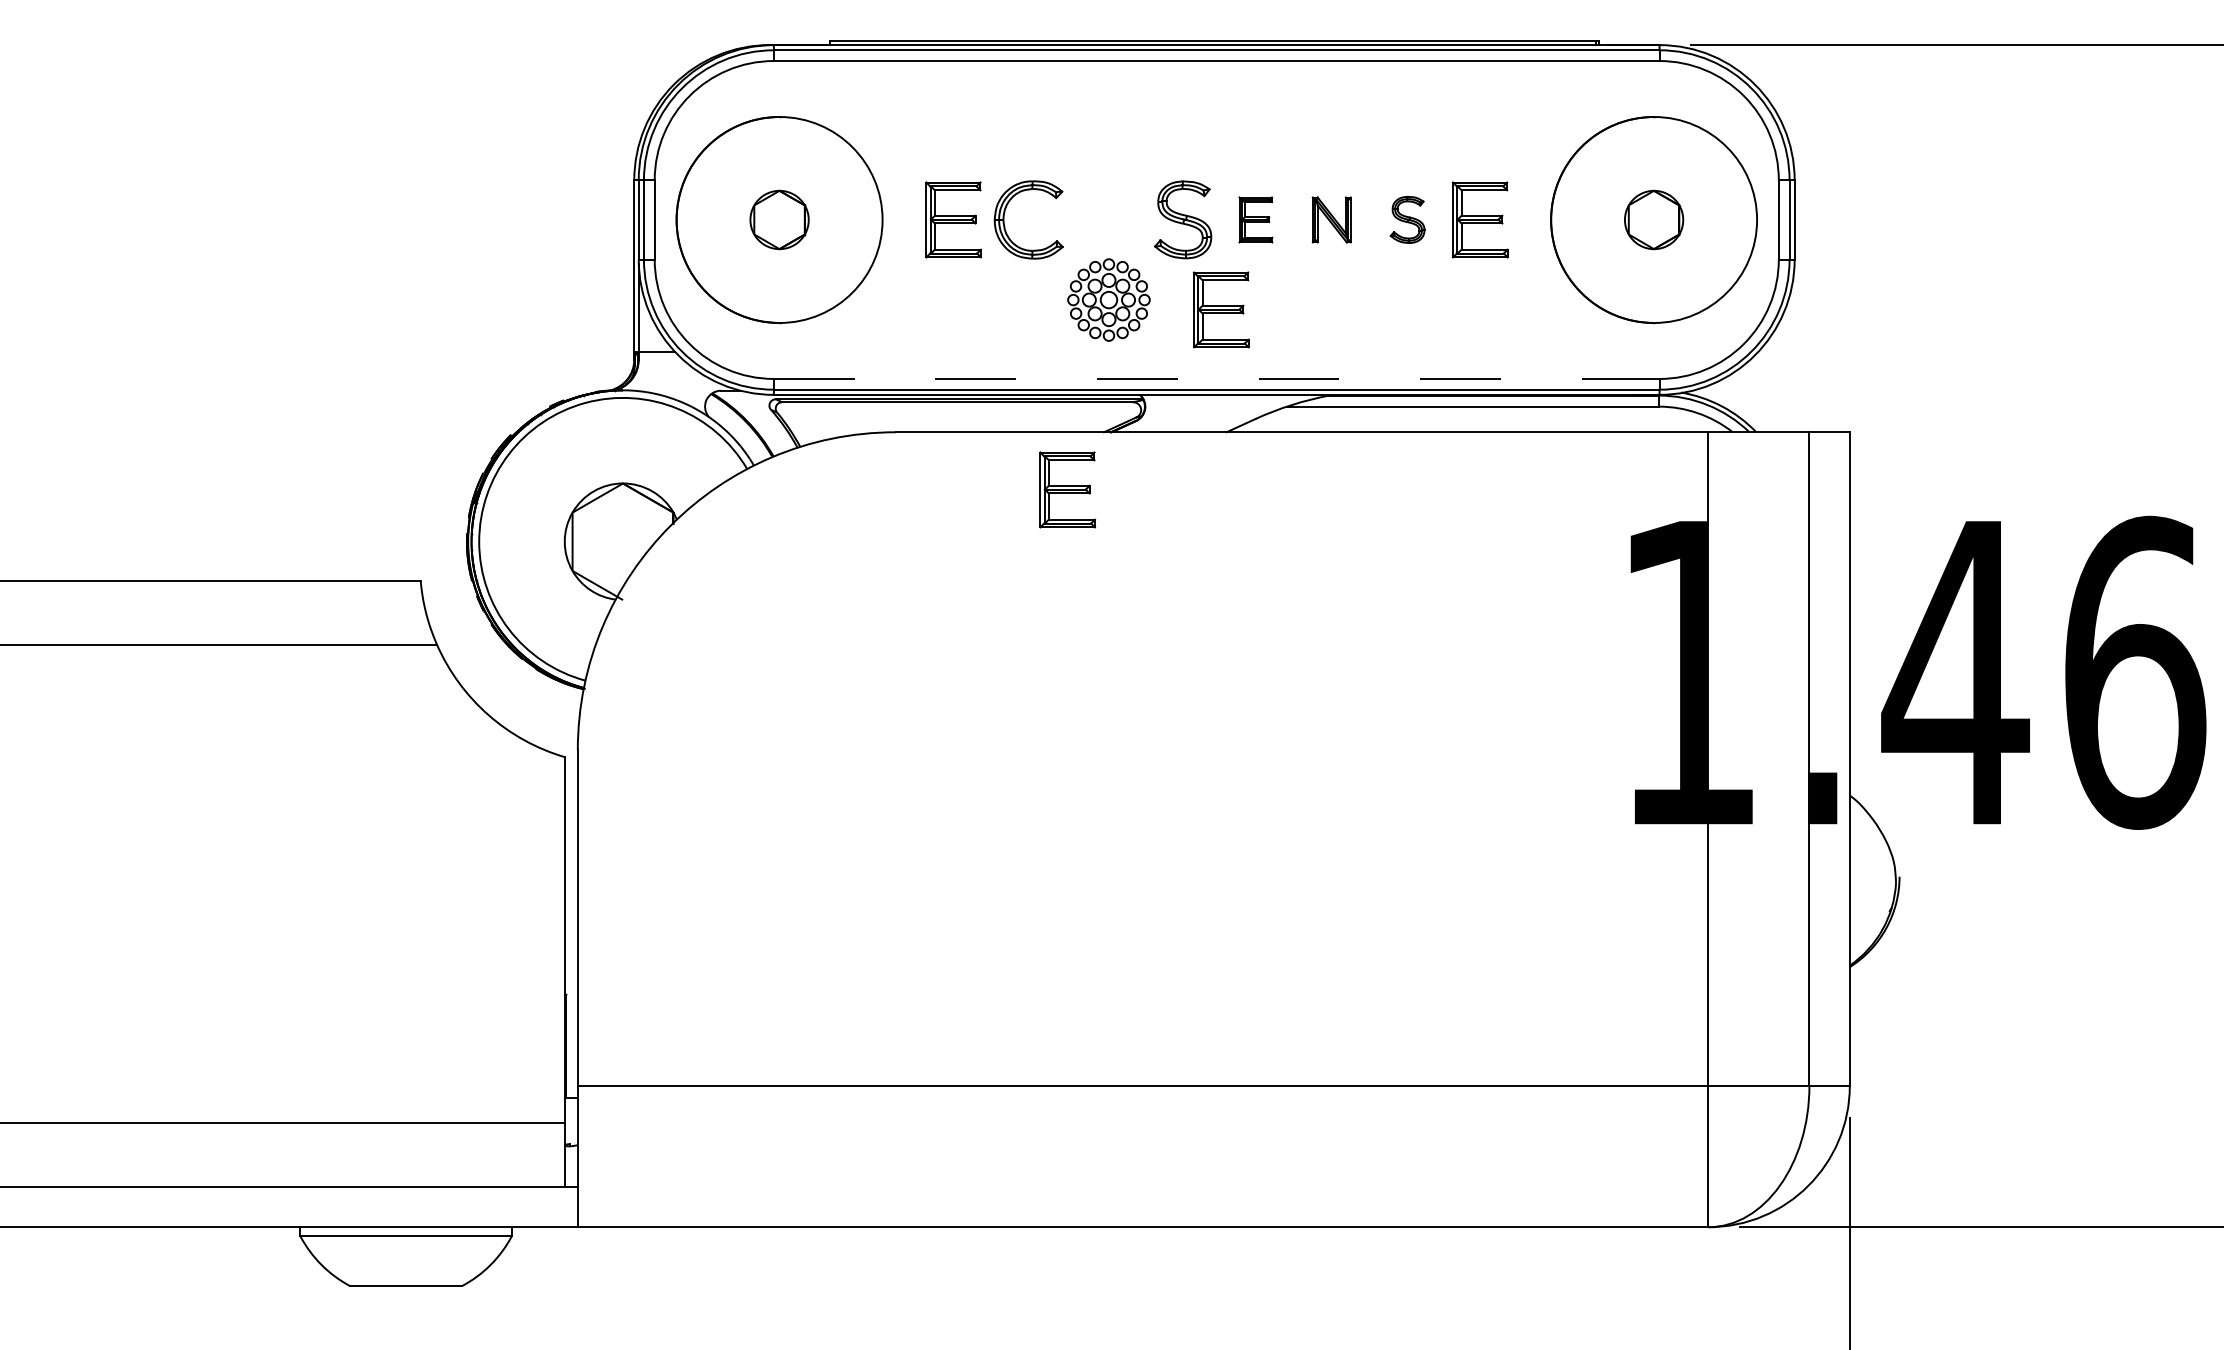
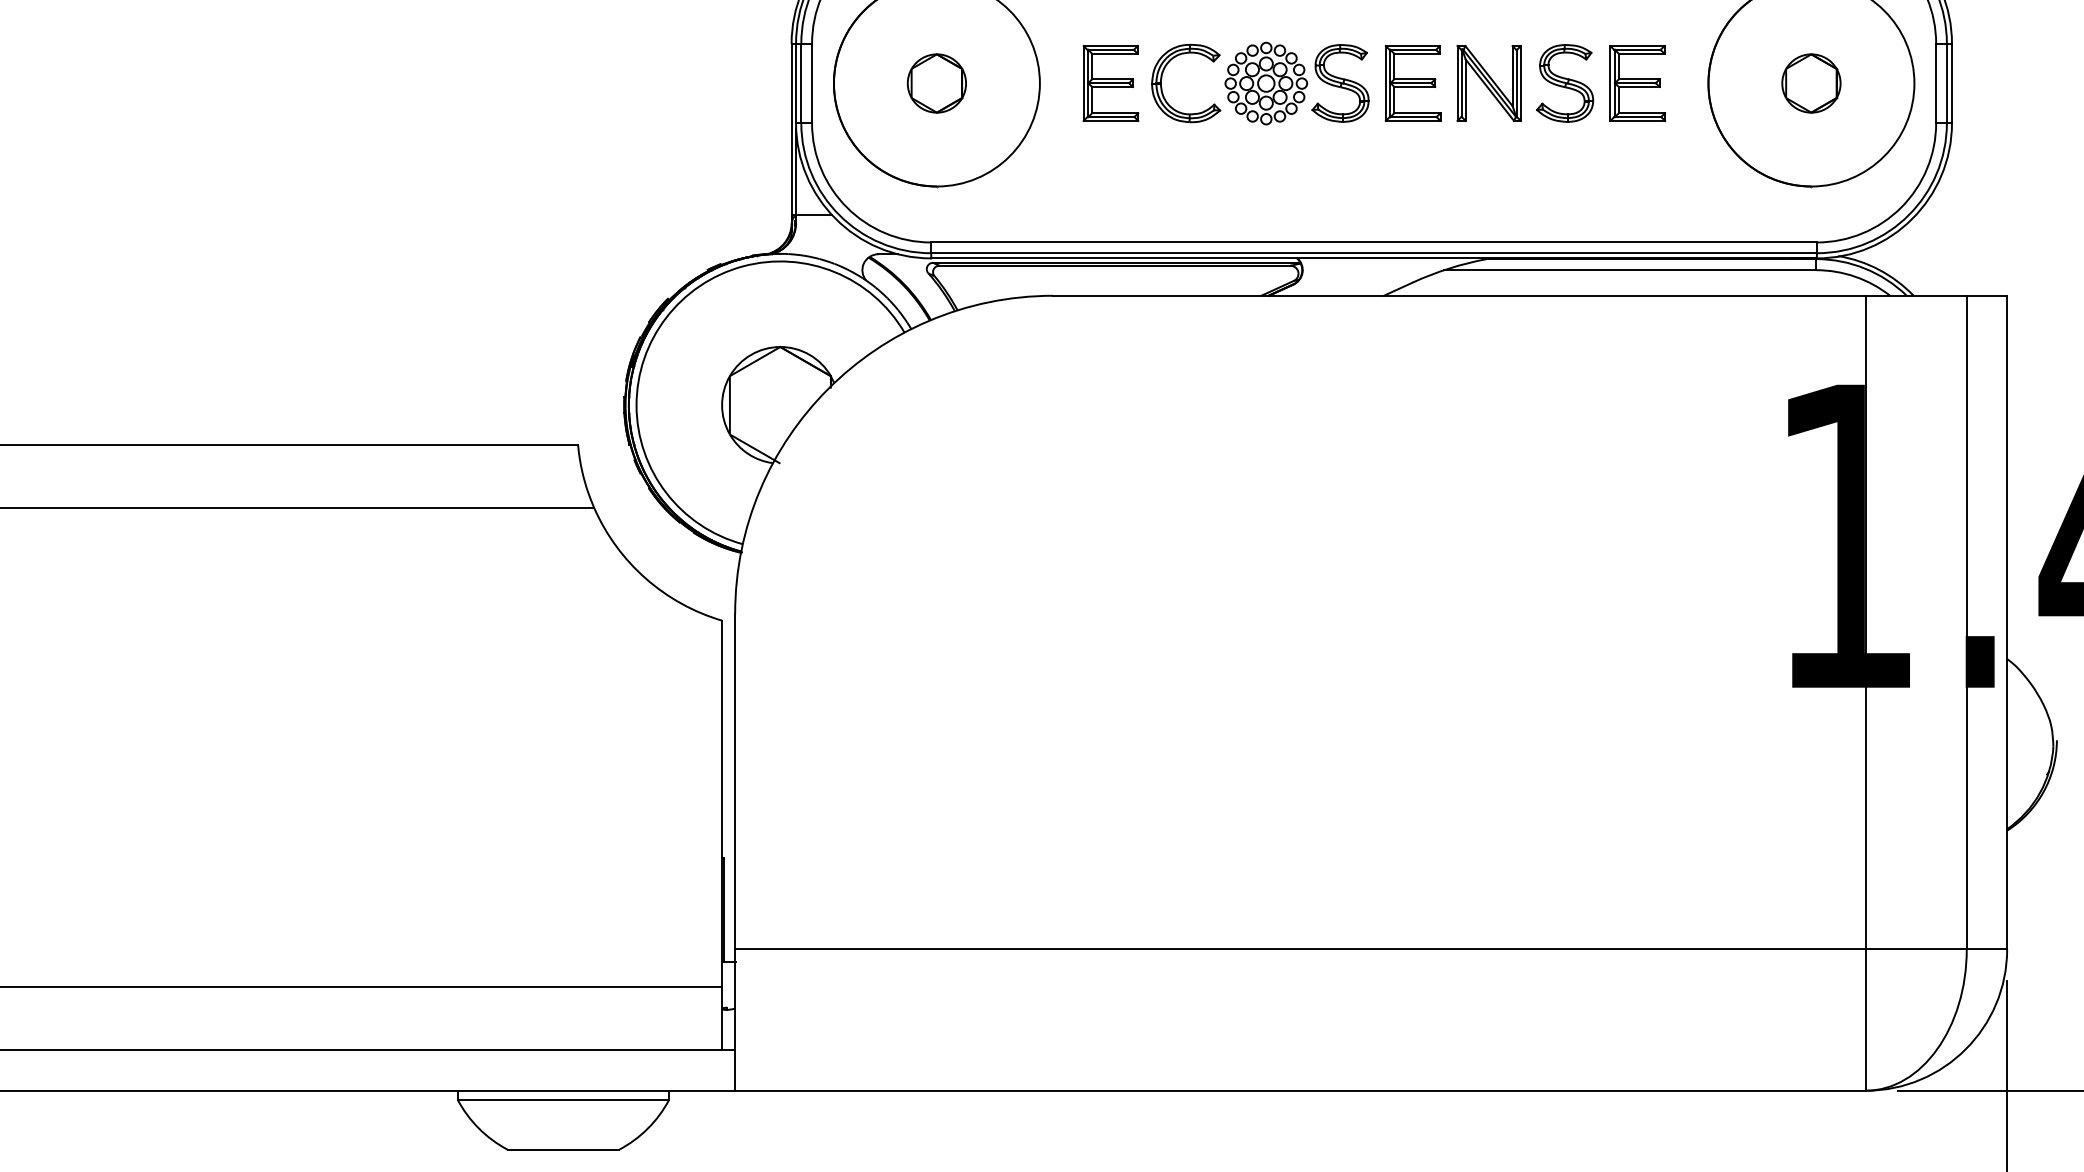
part: (1255, 219) -> (1412, 83), size x1.67
part: (1331, 219) -> (1488, 83), size x1.67
part: (1407, 219) -> (1564, 83), size x1.67
part: (1108, 299) -> (1265, 83), moved
part: (1221, 309) -> (1378, 173), removed
line: (1216, 378) -> (1373, 242), dashed -> solid
part: (1067, 489) -> (1224, 353), removed

